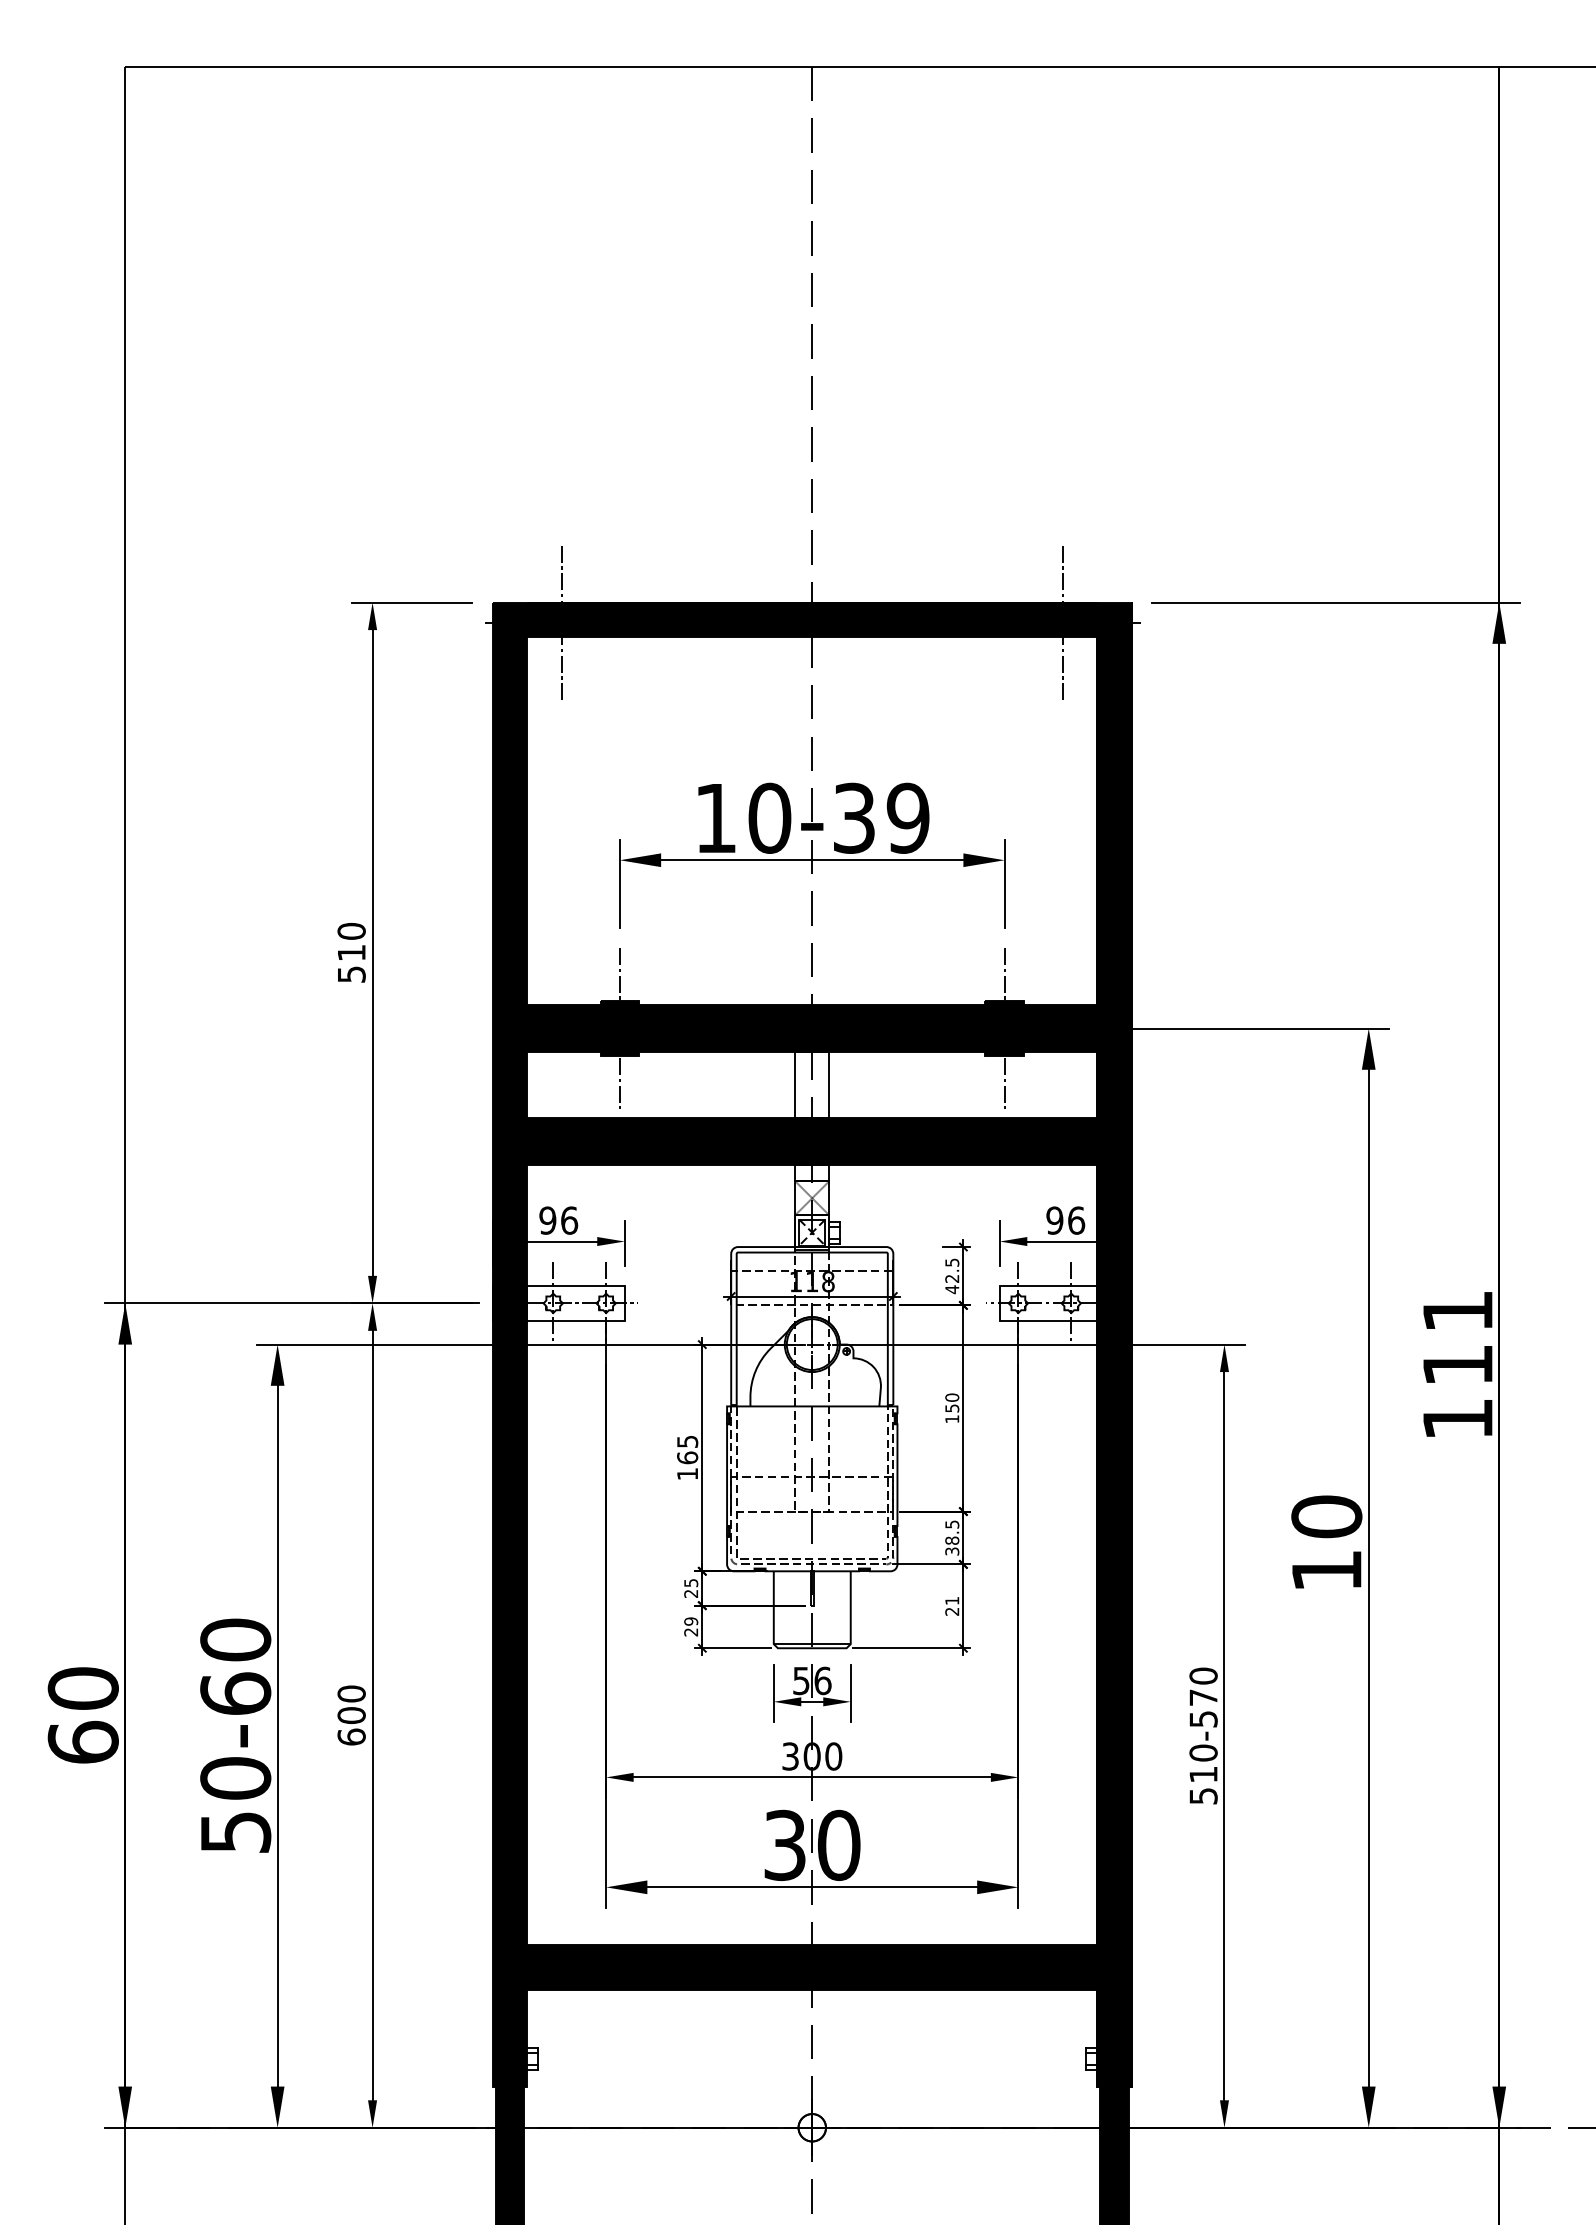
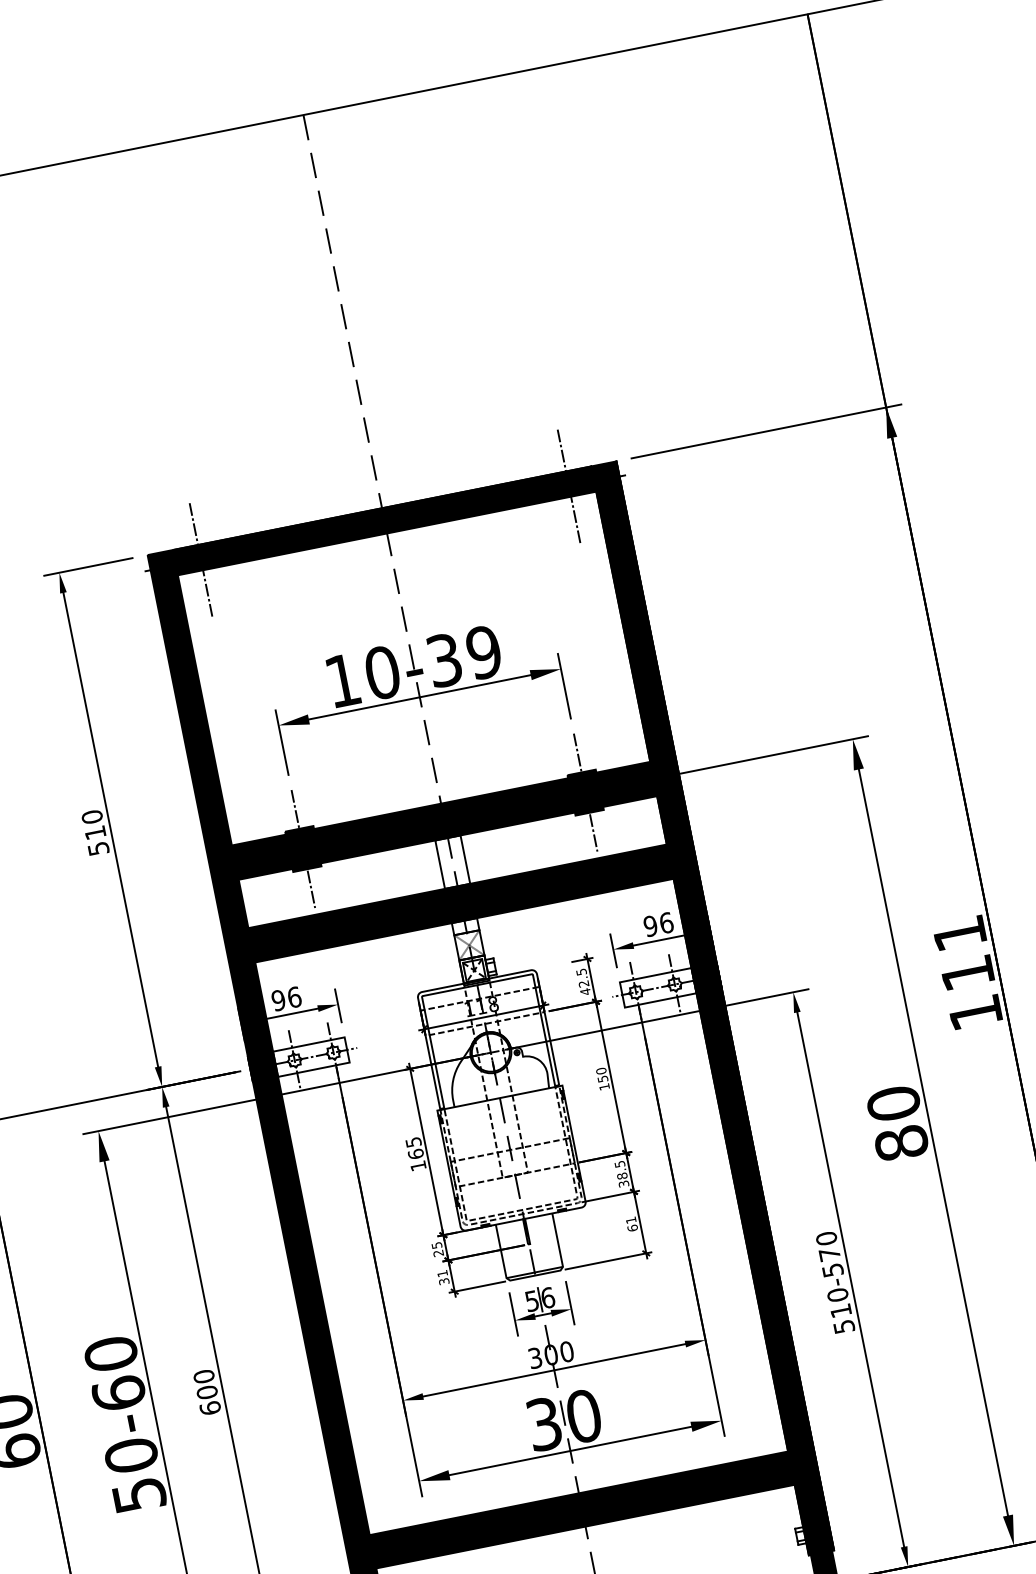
text: (1326, 1570) -> (901, 1143), 10 -> 80
text: (952, 1611) -> (632, 1228), 21 -> 61
text: (691, 1626) -> (443, 1277), 29 -> 31

